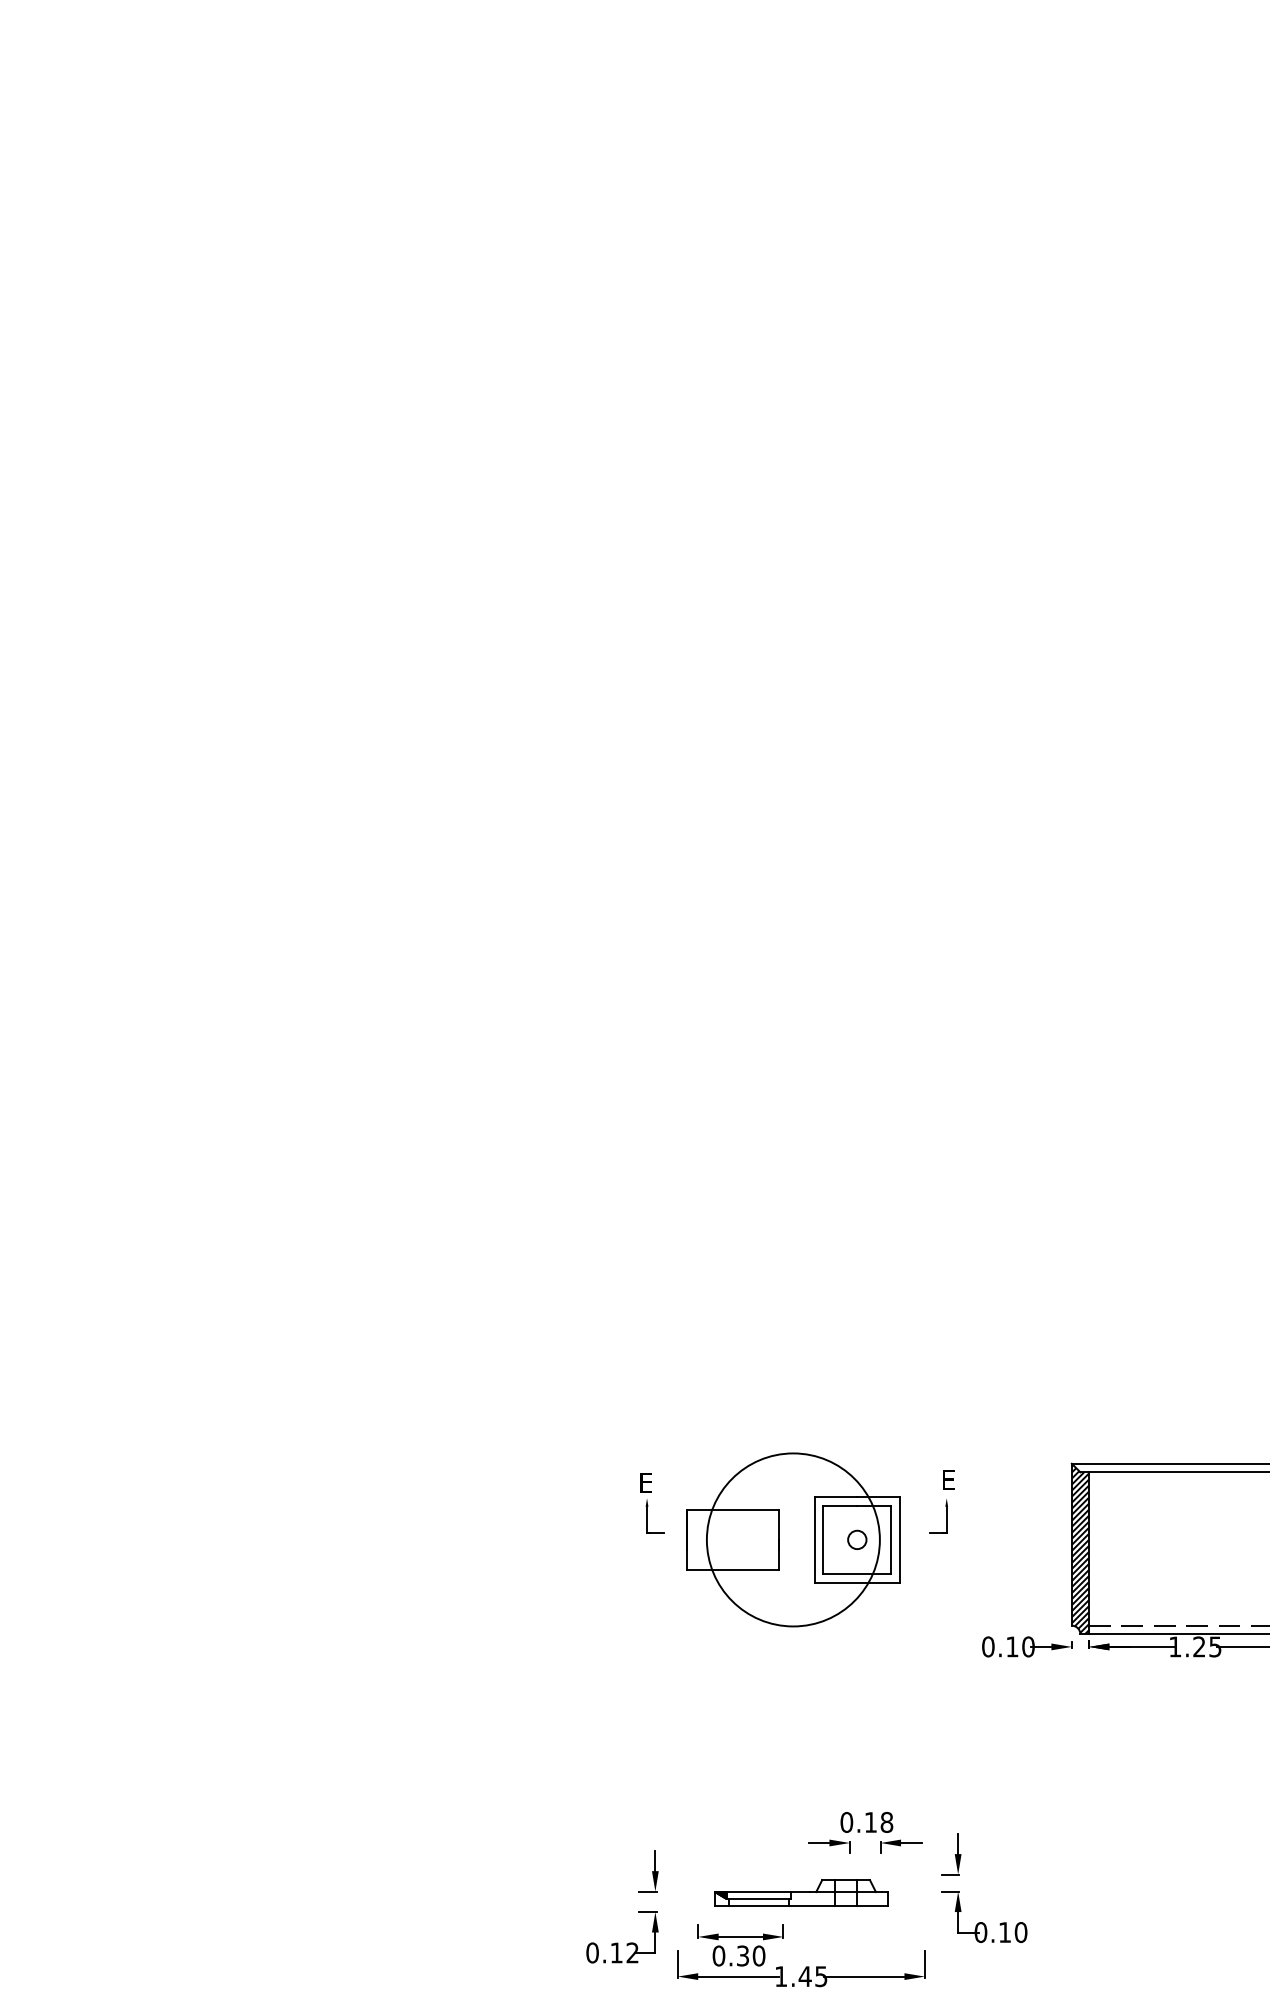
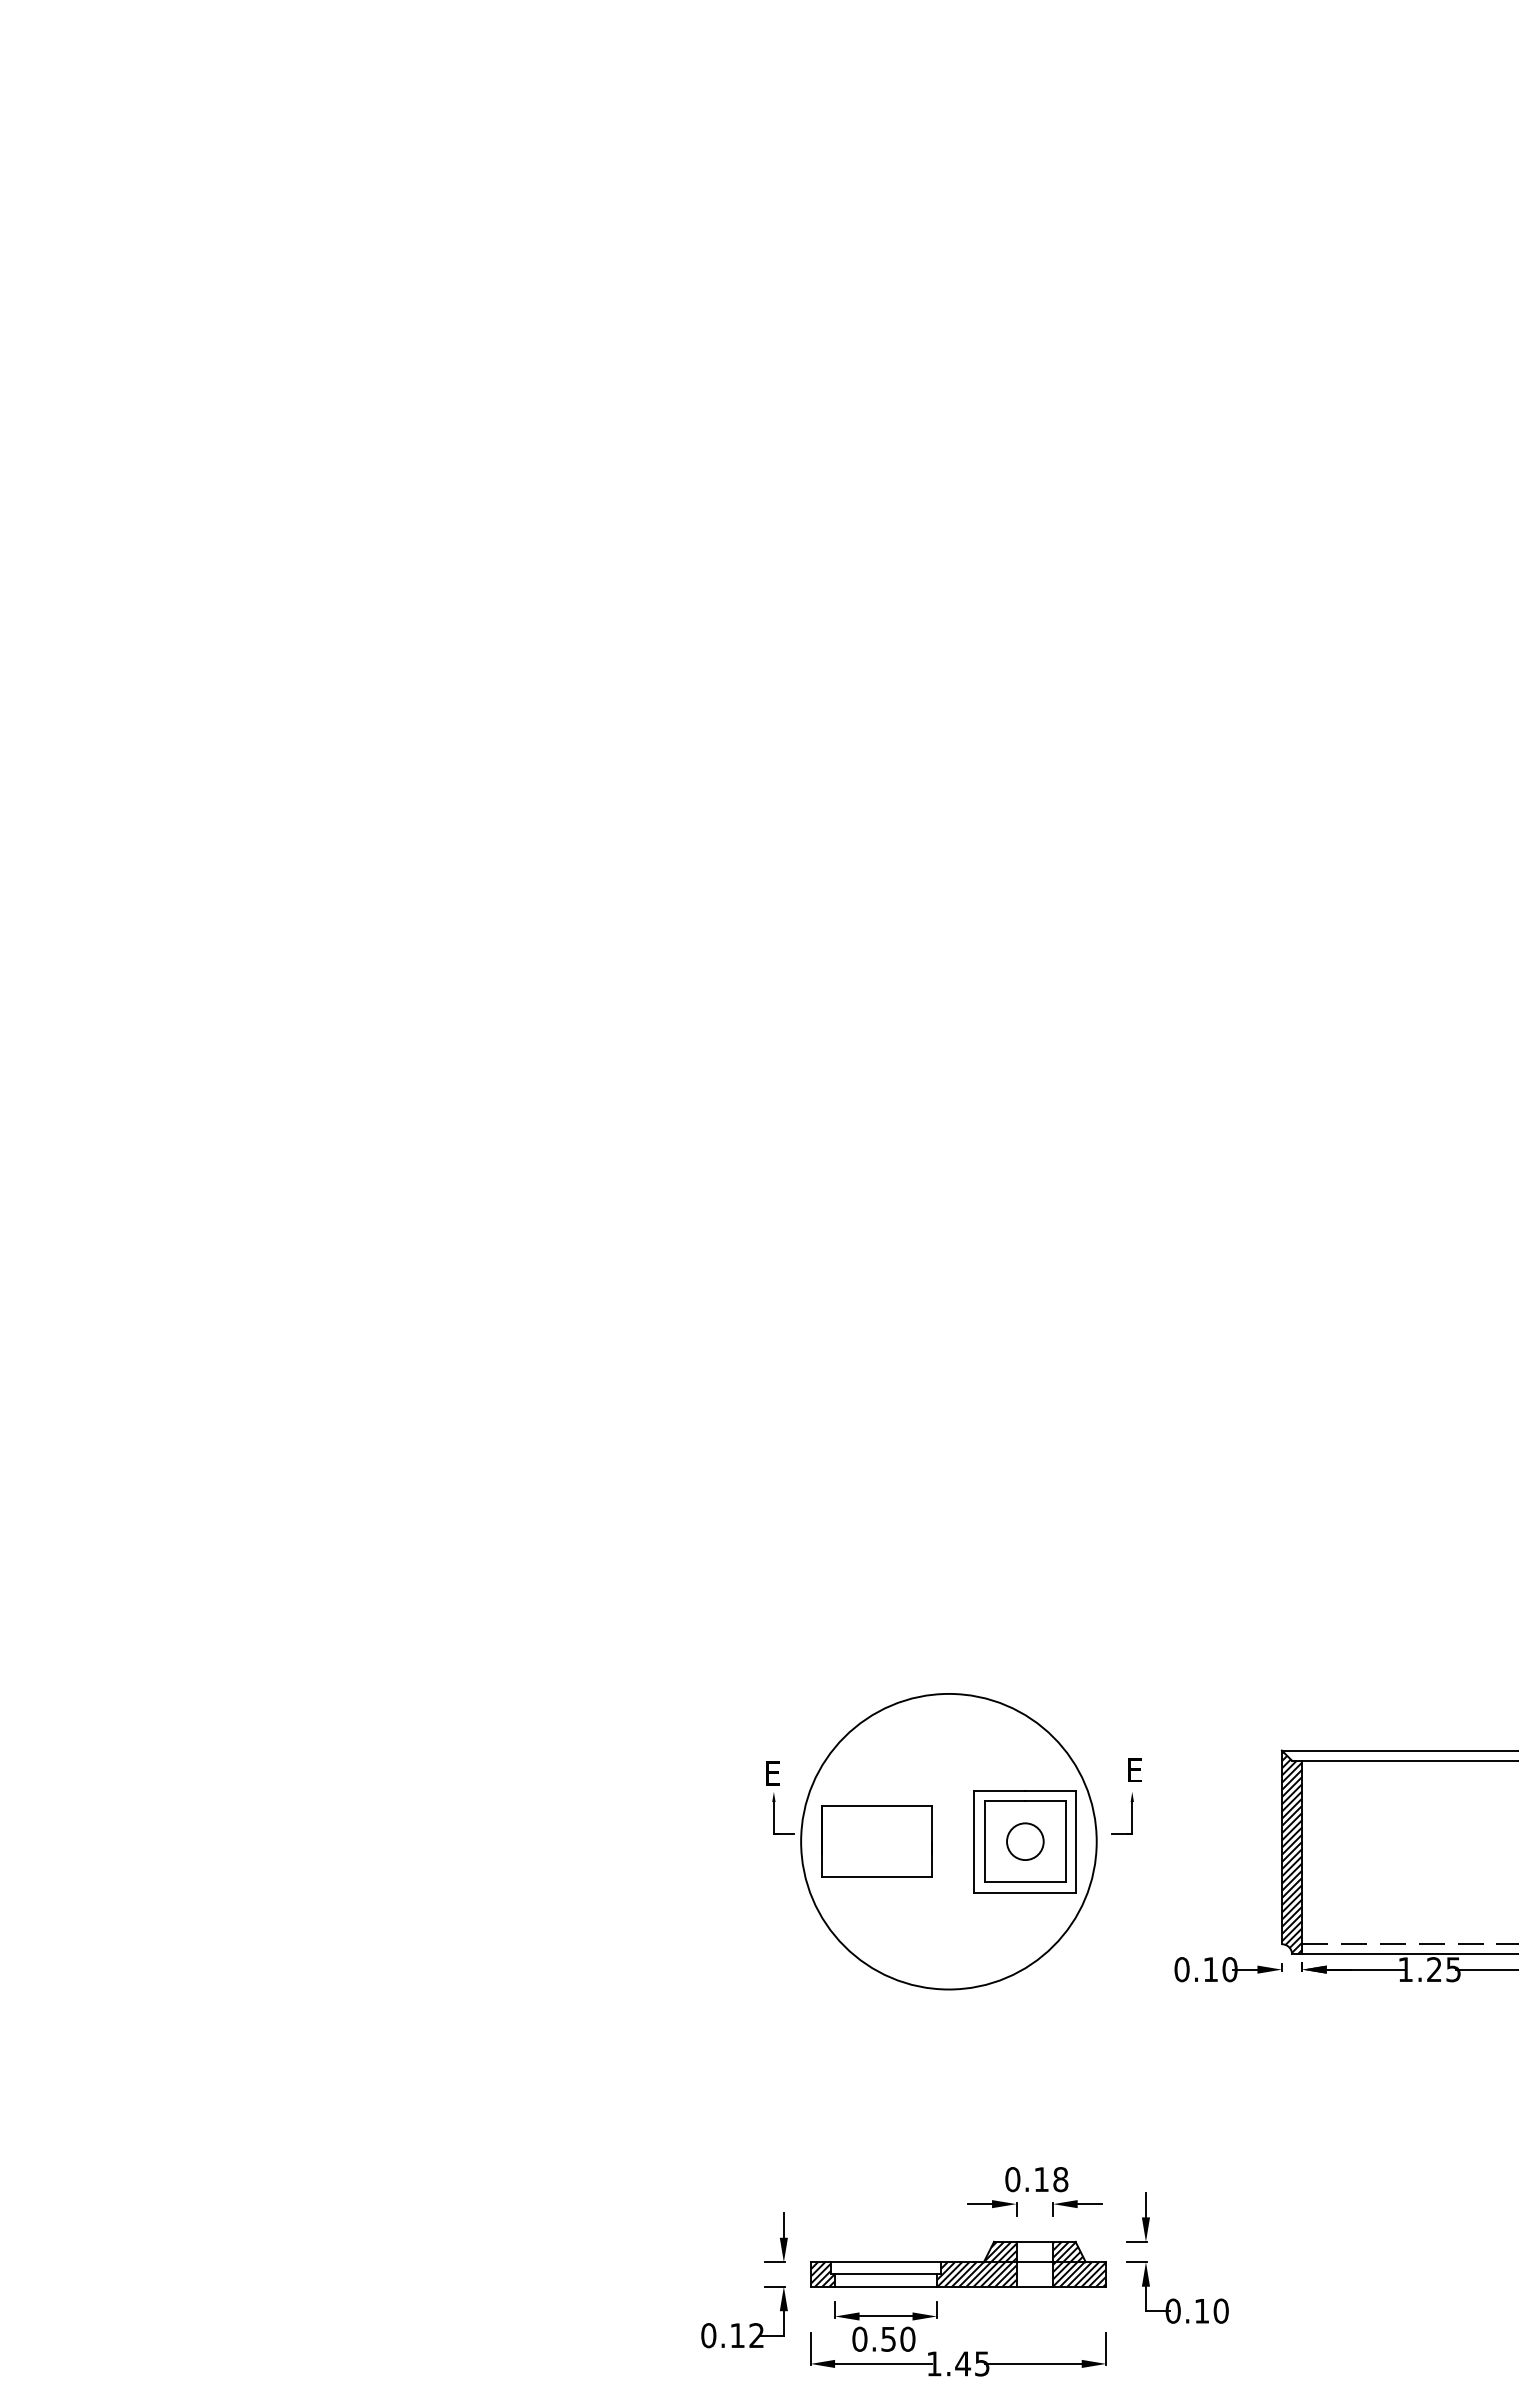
circle: (793, 1539) -> (948, 1841), size x1.43
circle: (857, 1539) -> (1025, 1841), size x1.67
part: (801, 1892) -> (958, 2263), size x1.43
text: (742, 1955) -> (888, 2338), 0.30 -> 0.50

